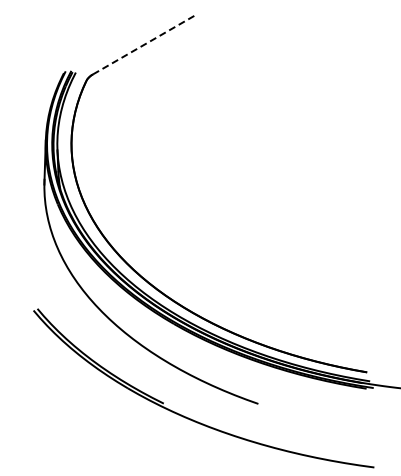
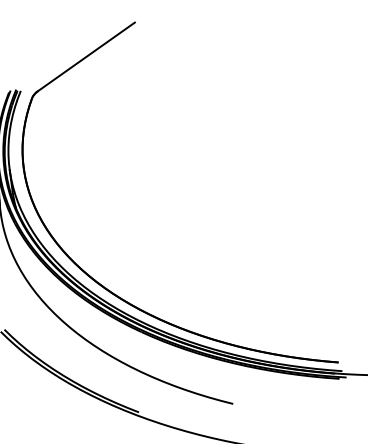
line: (144, 44) -> (86, 56), dashed -> solid

